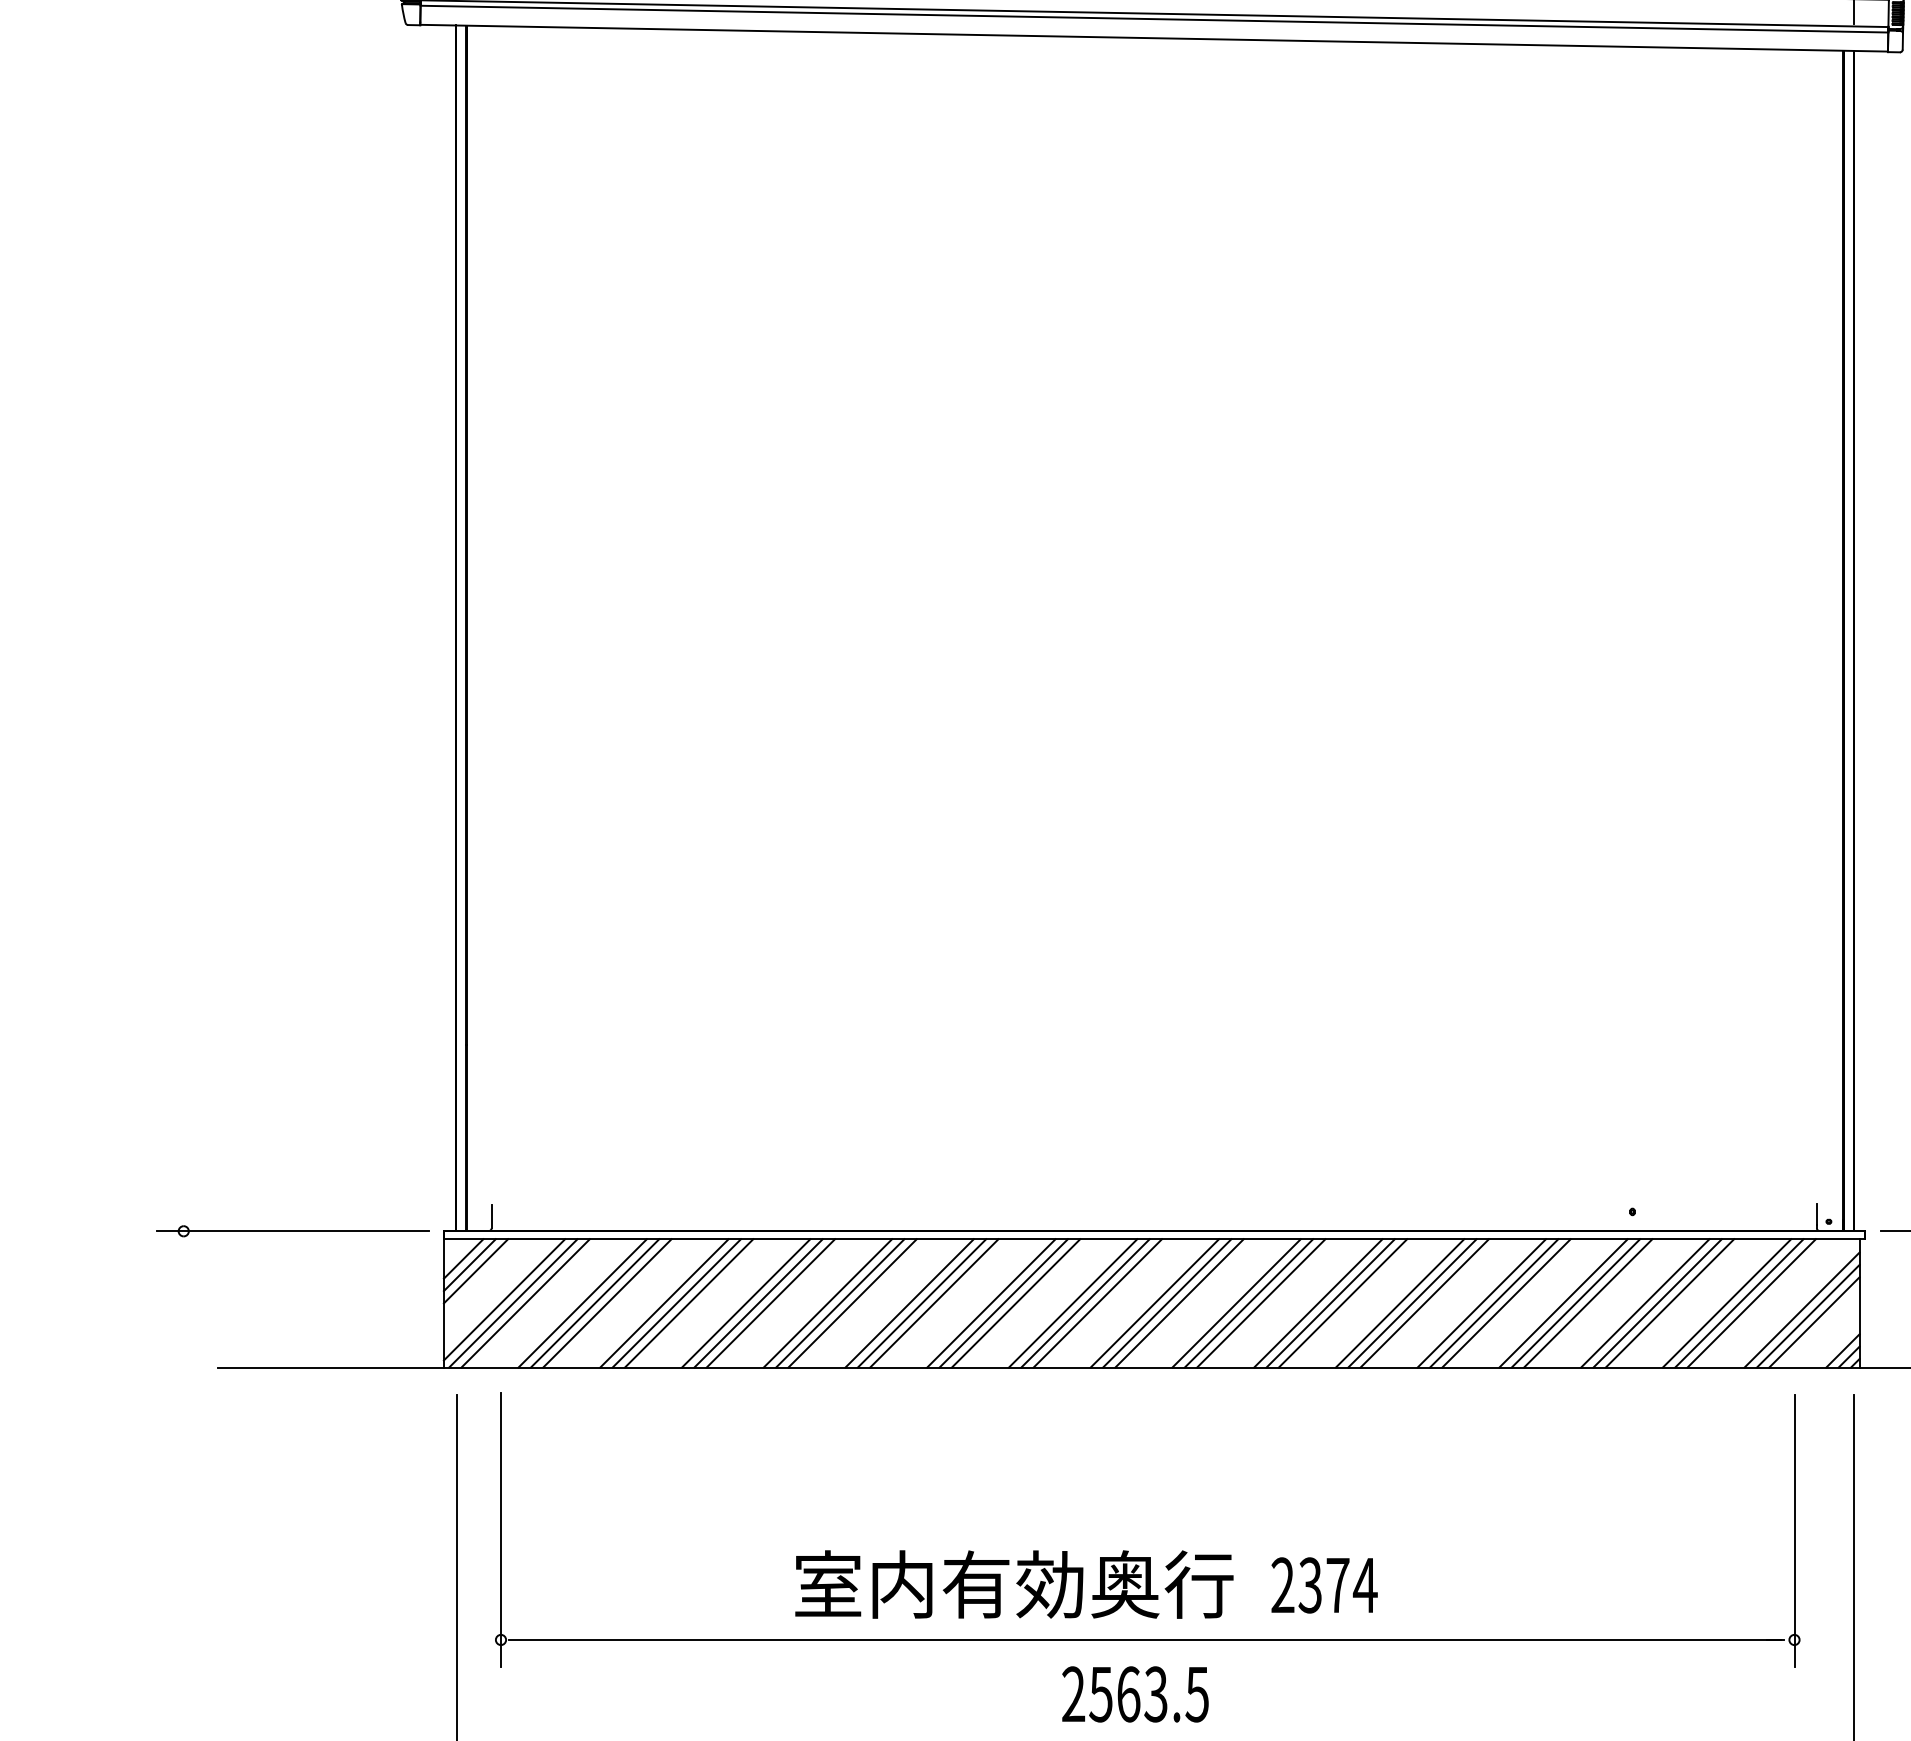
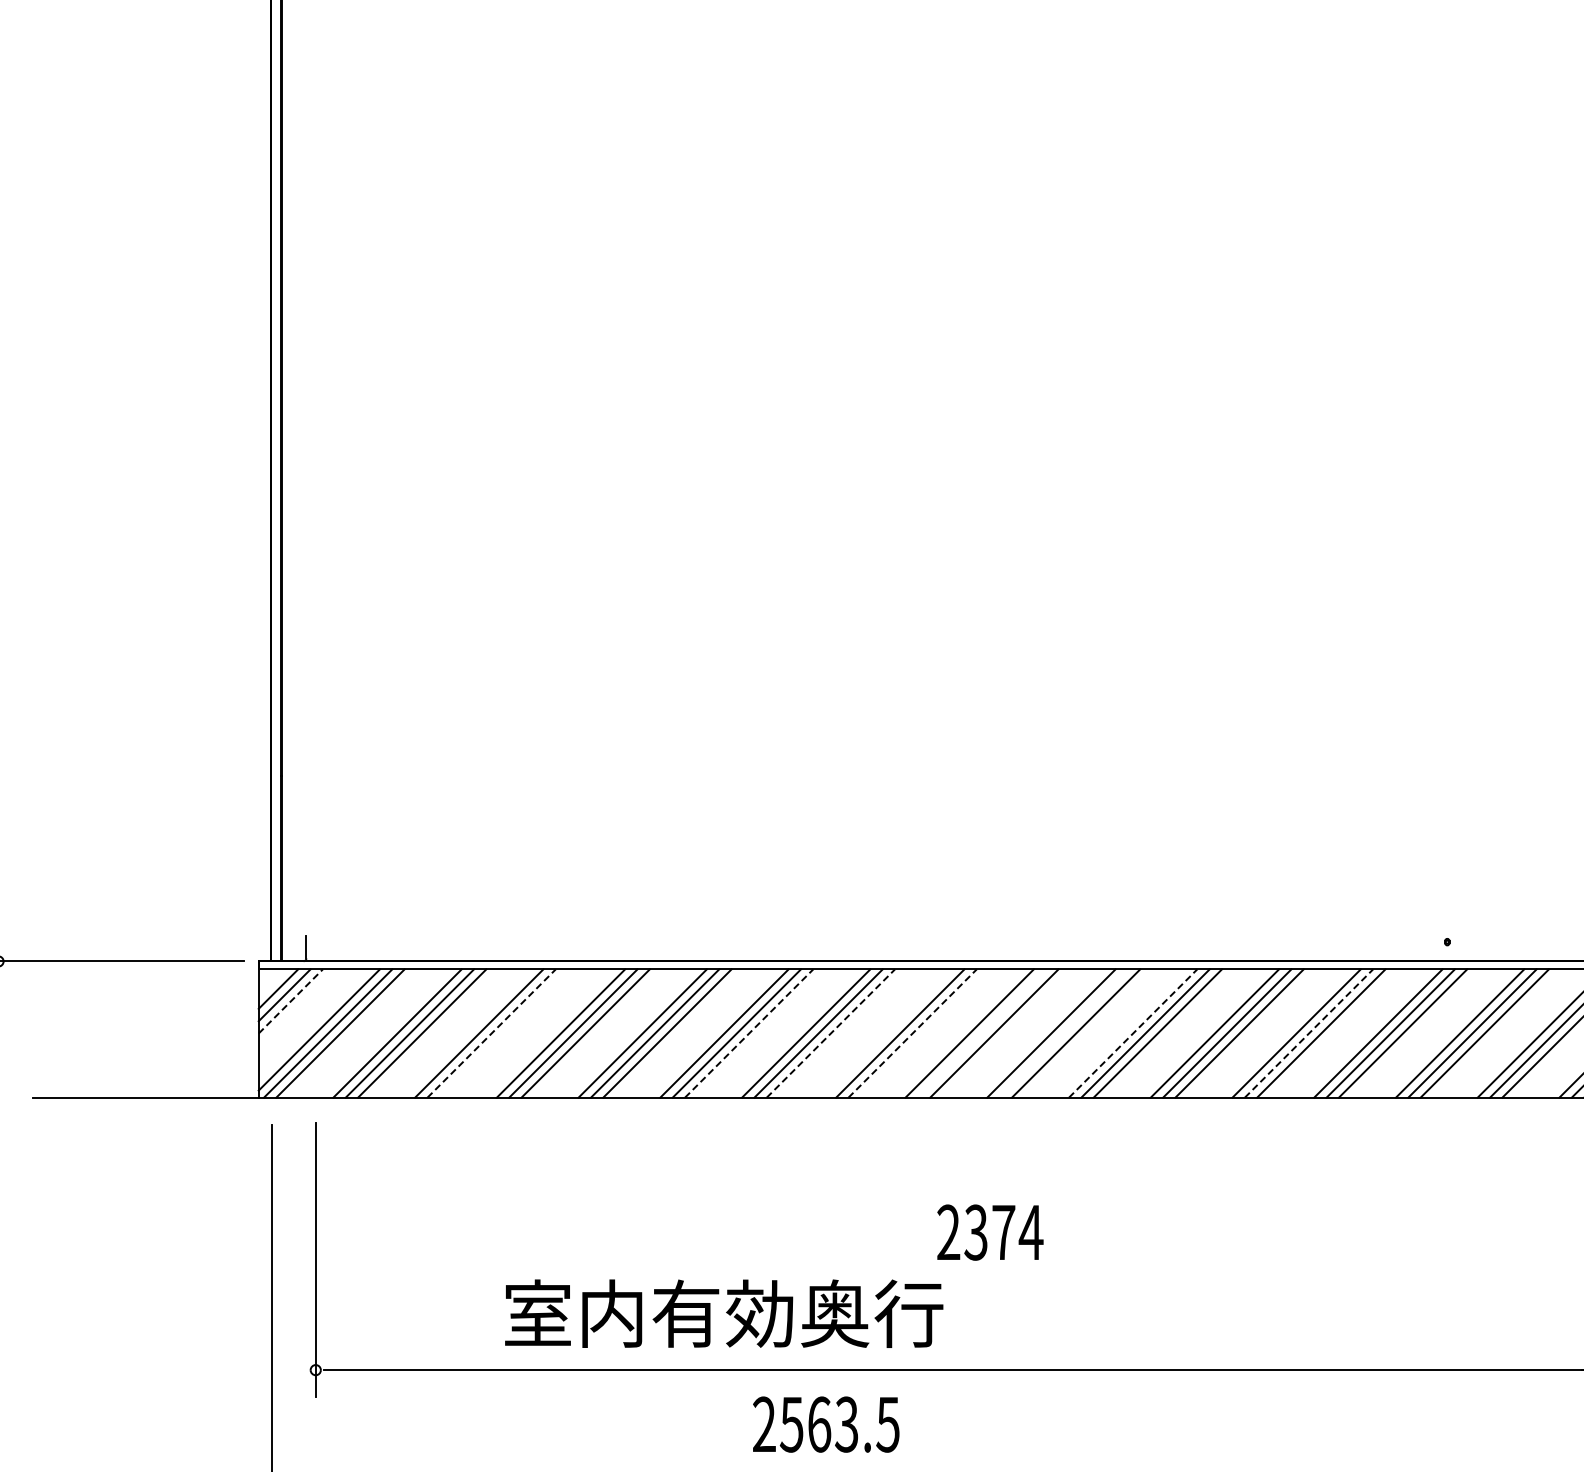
line: (476, 1270) -> (291, 1000), solid -> dashed
line: (676, 1303) -> (491, 1033), solid -> dashed
line: (689, 1303) -> (504, 1033), removed
line: (934, 1303) -> (749, 1033), solid -> dashed
line: (1016, 1303) -> (831, 1033), solid -> dashed
line: (1073, 1303) -> (888, 1033), removed
line: (1097, 1303) -> (912, 1033), solid -> dashed
line: (1167, 1303) -> (982, 1033), removed
line: (1248, 1303) -> (1063, 1033), removed
line: (1318, 1303) -> (1133, 1033), solid -> dashed
line: (1494, 1303) -> (1309, 1033), solid -> dashed
text: (1014, 1584) -> (724, 1313), moved
text: (1324, 1585) -> (990, 1232), moved
text: (1135, 1694) -> (826, 1424), moved

